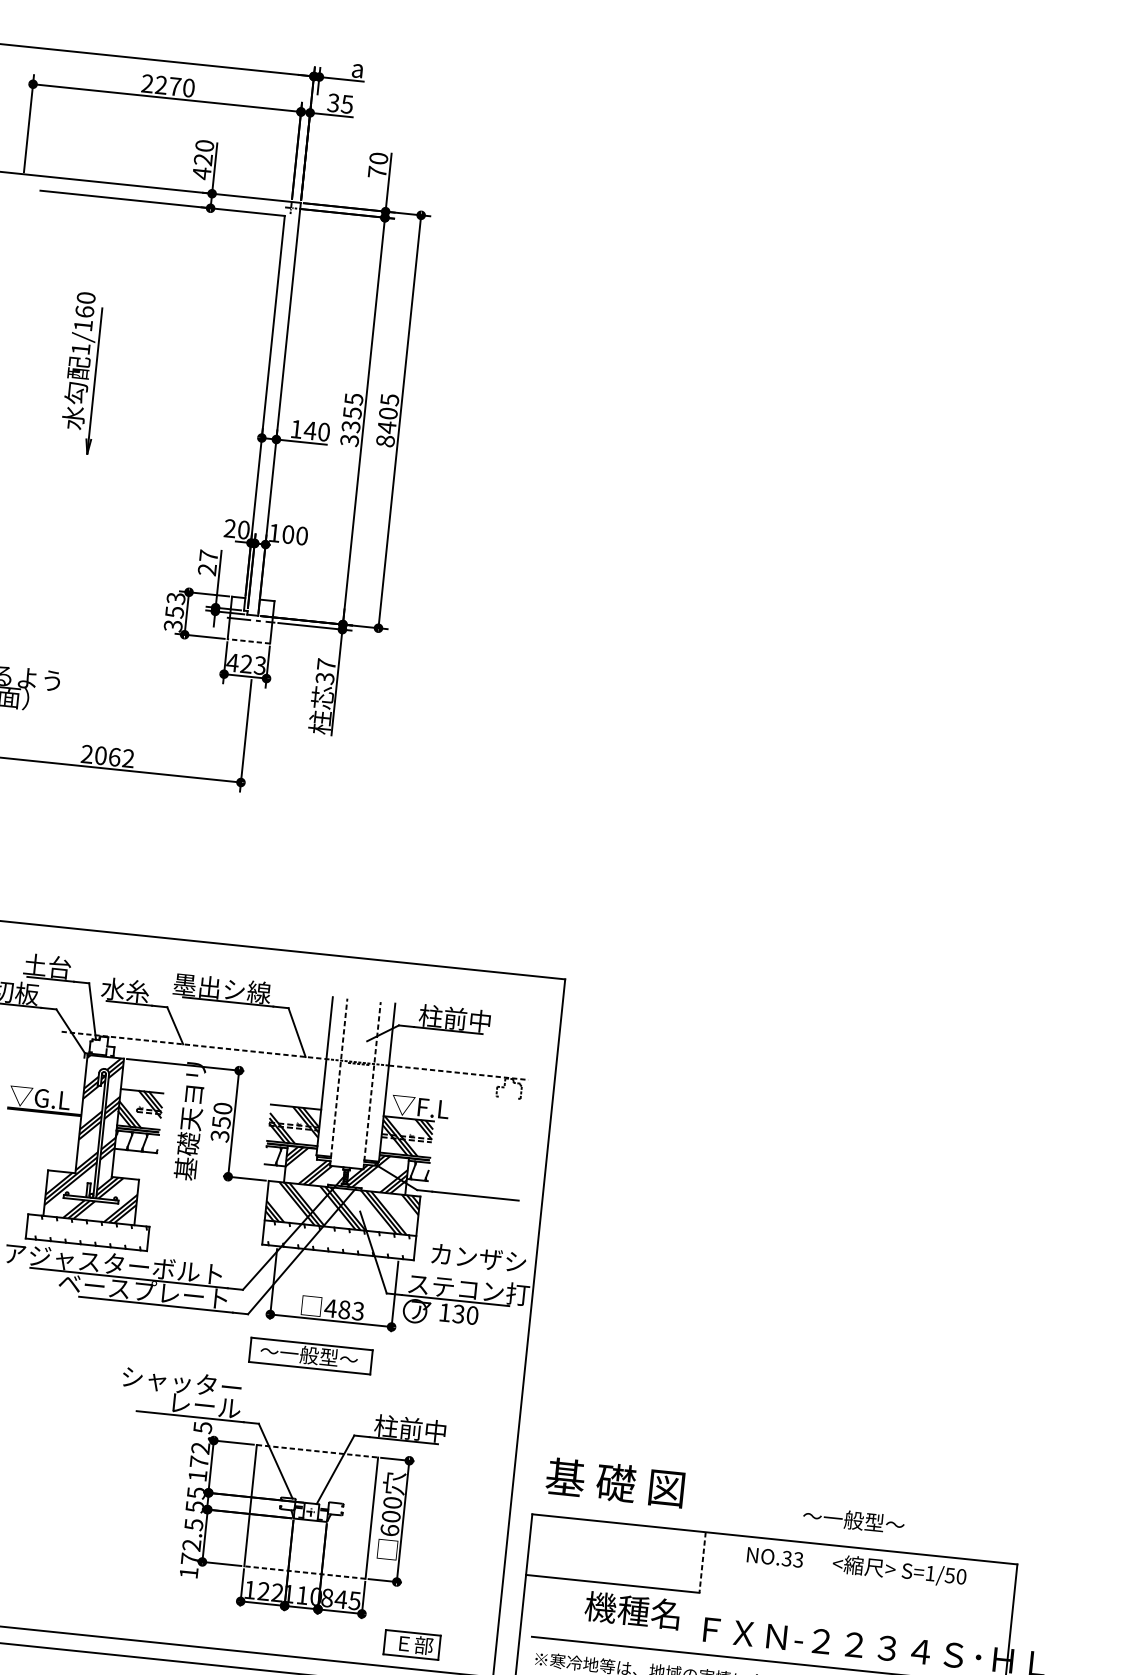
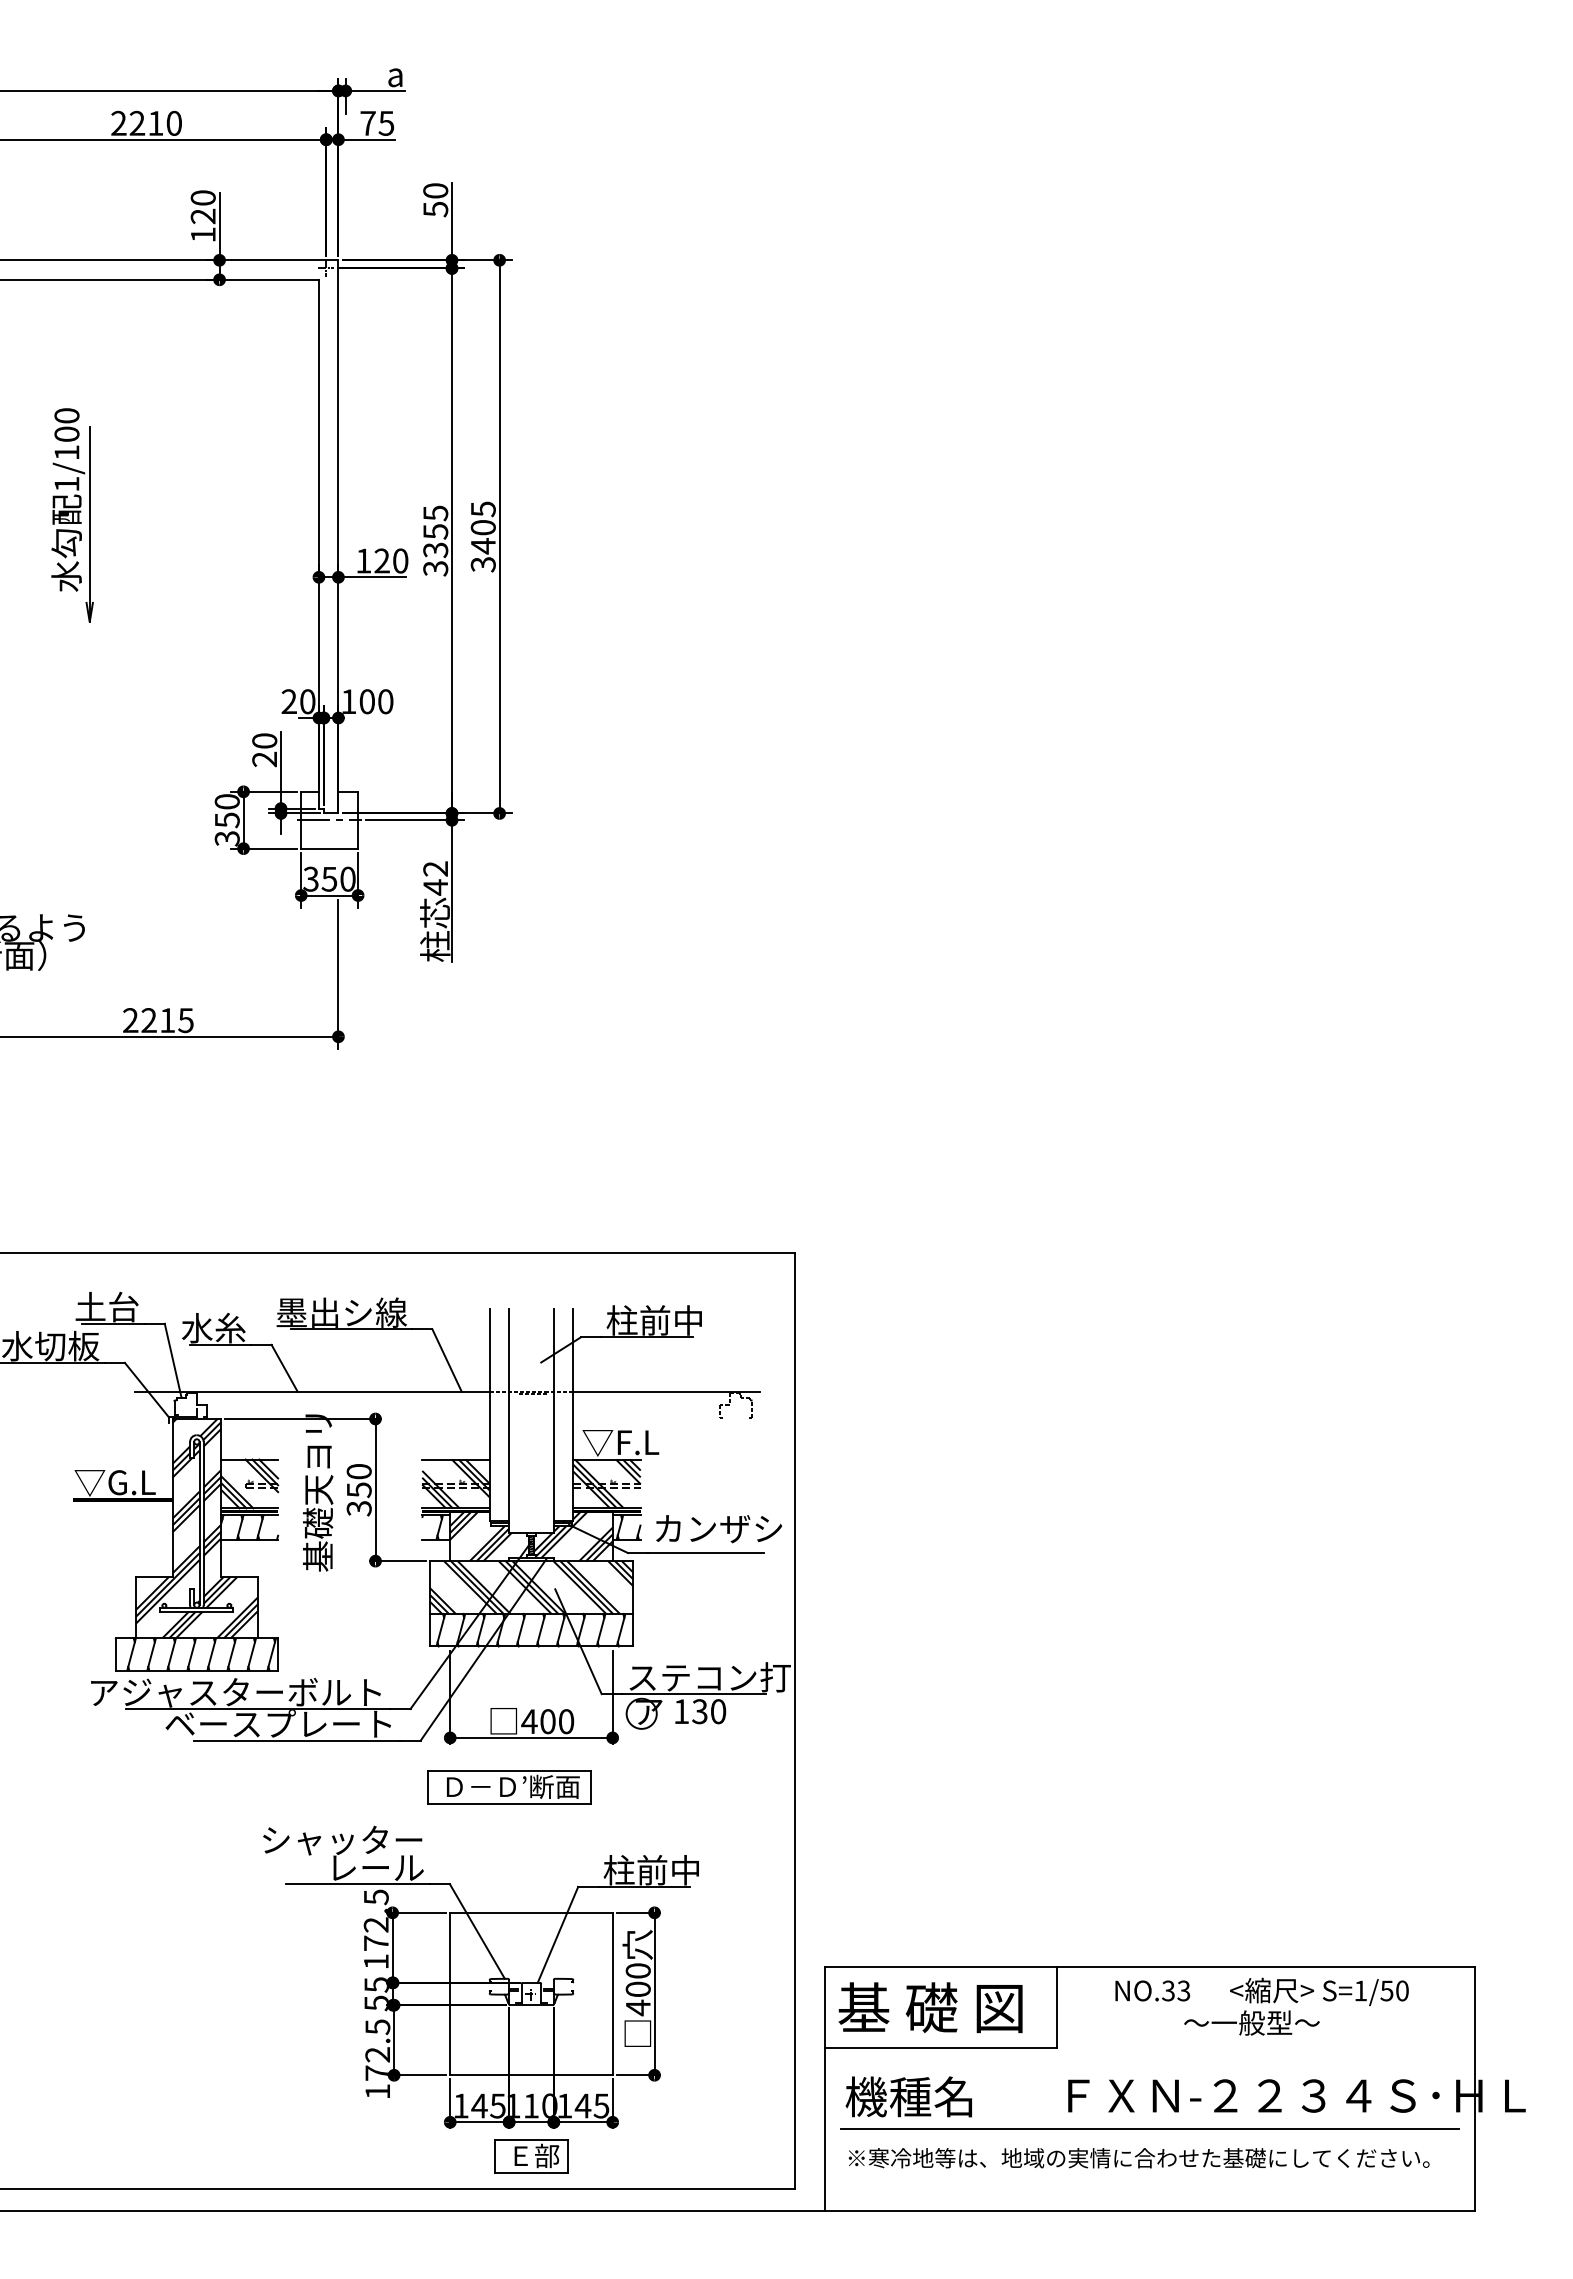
text: (174, 86) -> (155, 123), 2270 -> 2210
text: (333, 102) -> (367, 122), 35 -> 75
text: (377, 172) -> (435, 209), 70 -> 50
text: (202, 173) -> (203, 234), 420 -> 120
text: (84, 311) -> (66, 433), 1/160 -> 1/100
text: (309, 430) -> (381, 560), 140 -> 120
text: (384, 441) -> (482, 564), 8405 -> 3405
text: (208, 555) -> (264, 740), 27 -> 20
text: (175, 598) -> (226, 801), 353 -> 350
line: (248, 641) -> (329, 848), dashed -> solid
text: (245, 663) -> (328, 878), 423 -> 350
text: (325, 671) -> (435, 878), 37 -> 42
text: (114, 757) -> (167, 1020), 2062 -> 2215
line: (194, 1045) -> (312, 1391), dashed -> solid
line: (458, 1072) -> (666, 1391), dashed -> solid
line: (339, 1082) -> (509, 1420), dashed -> solid
line: (371, 1085) -> (553, 1420), dashed -> solid
hatch: (86, 1232) -> (195, 1654), added
hatch: (338, 1239) -> (530, 1629), added
text: (479, 1258) -> (719, 1529), moved
text: (351, 1310) -> (557, 1721), 483 -> 400
text: (311, 1355) -> (510, 1786), ～一般型～ -> Ｄ－Ｄ’断面
line: (317, 1451) -> (531, 1912), dashed -> solid
text: (615, 1482) -> (930, 2007), moved
text: (853, 1520) -> (1251, 2022), moved
text: (389, 1530) -> (637, 2007), 600 -> 400
line: (702, 1562) -> (1057, 2007), dashed -> solid
line: (304, 1572) -> (530, 2075), dashed -> solid
text: (270, 1591) -> (488, 2105), 122 -> 145
text: (327, 1597) -> (564, 2105), 845 -> 145
text: (632, 1610) -> (908, 2096), moved
part: (412, 1644) -> (531, 2156), moved

